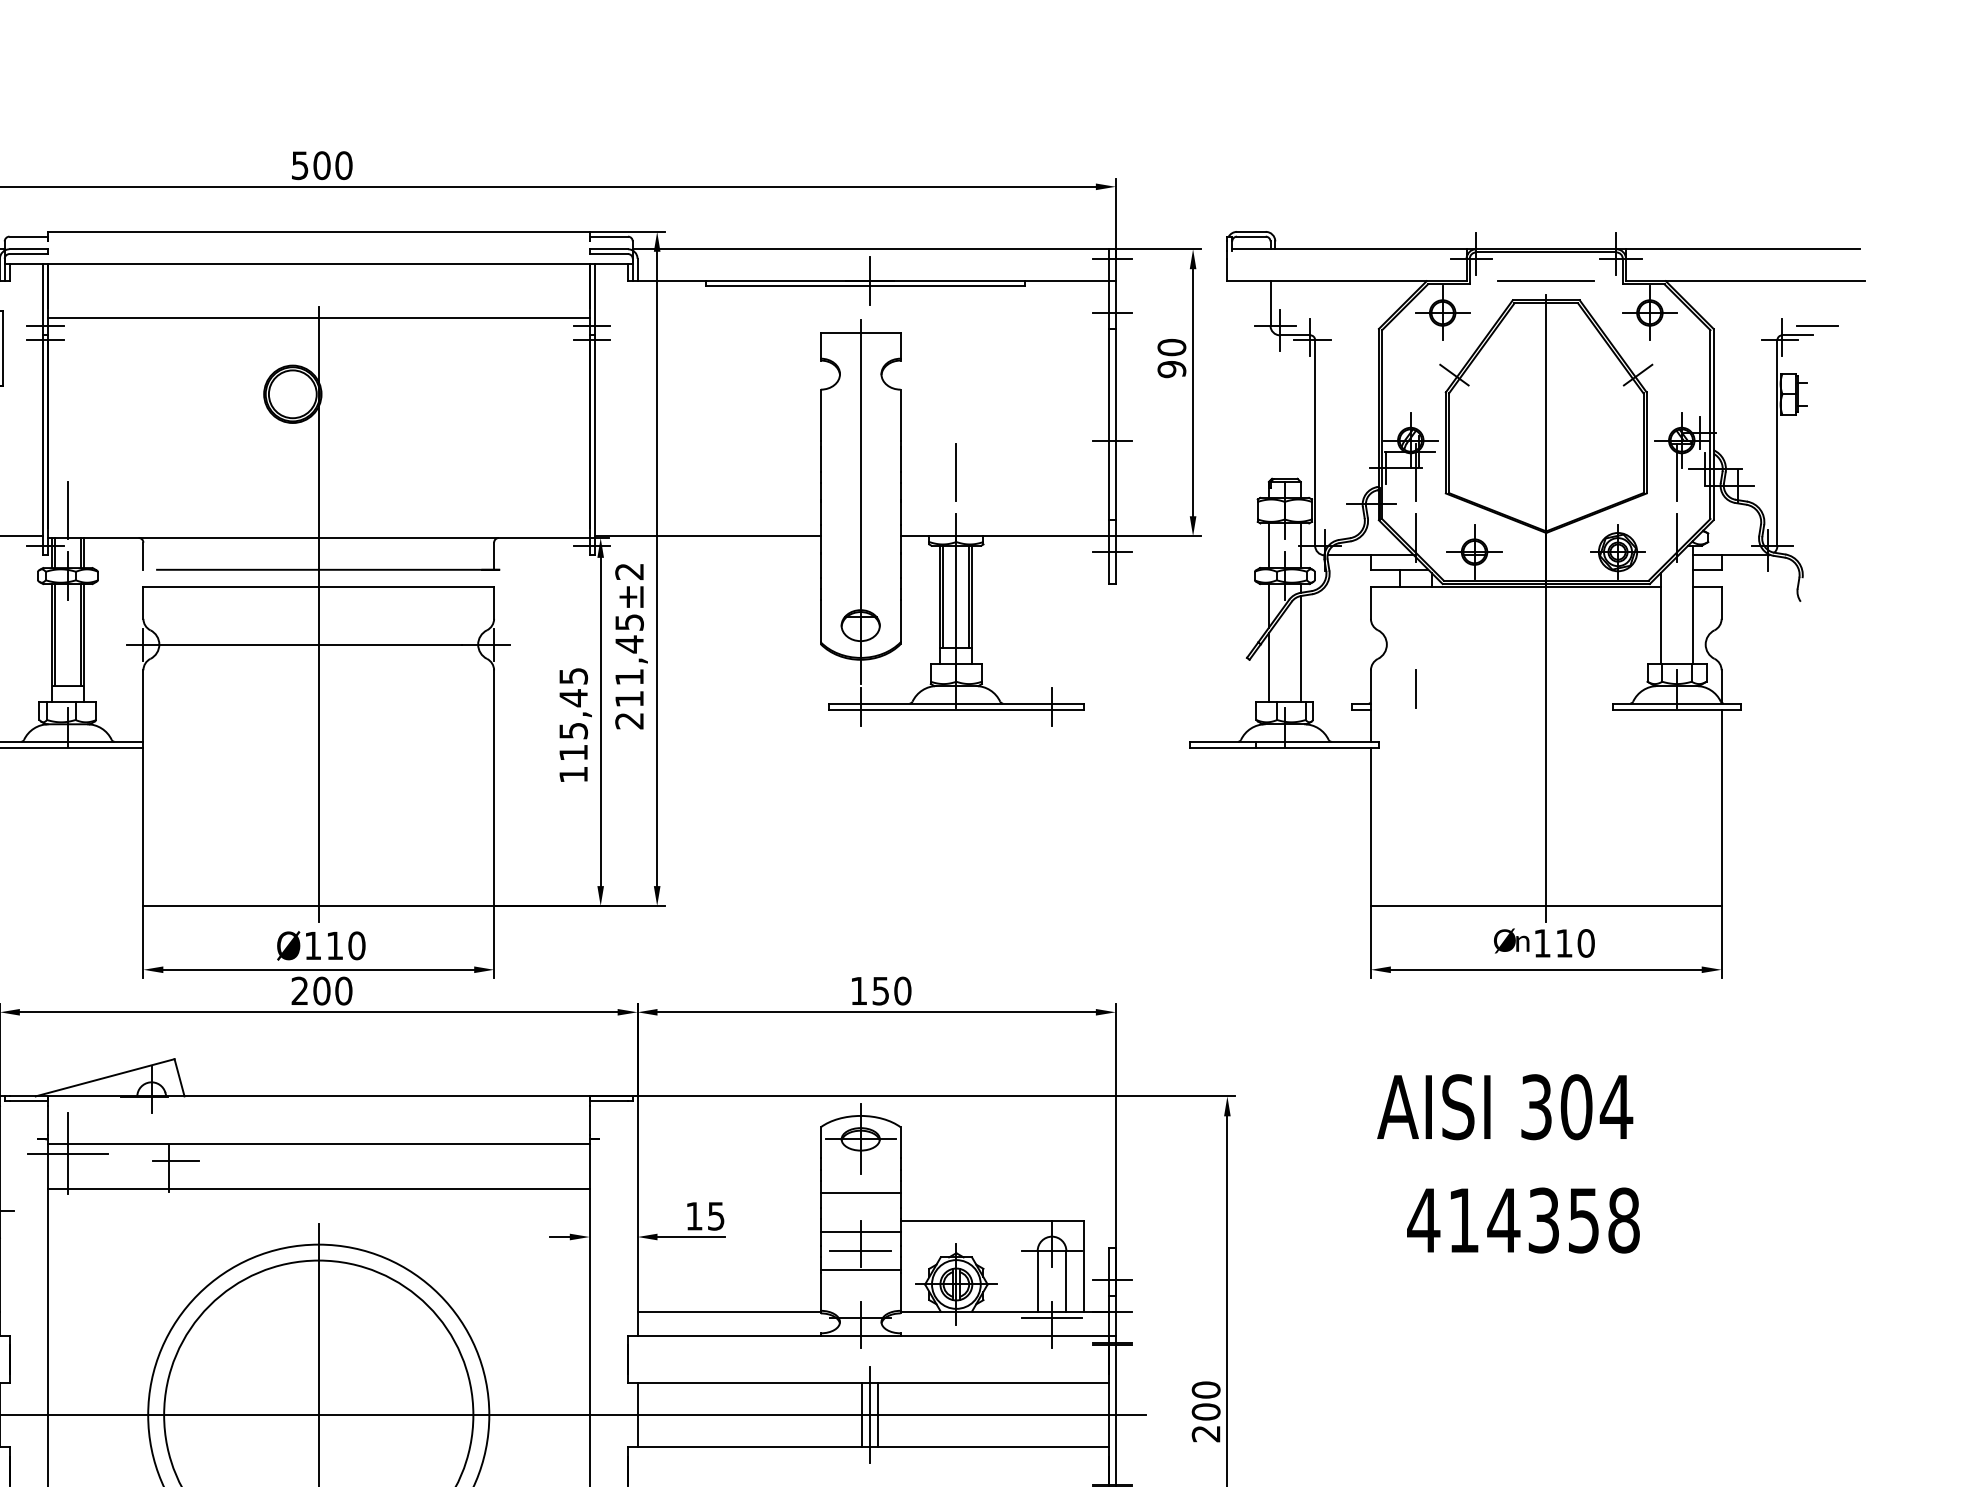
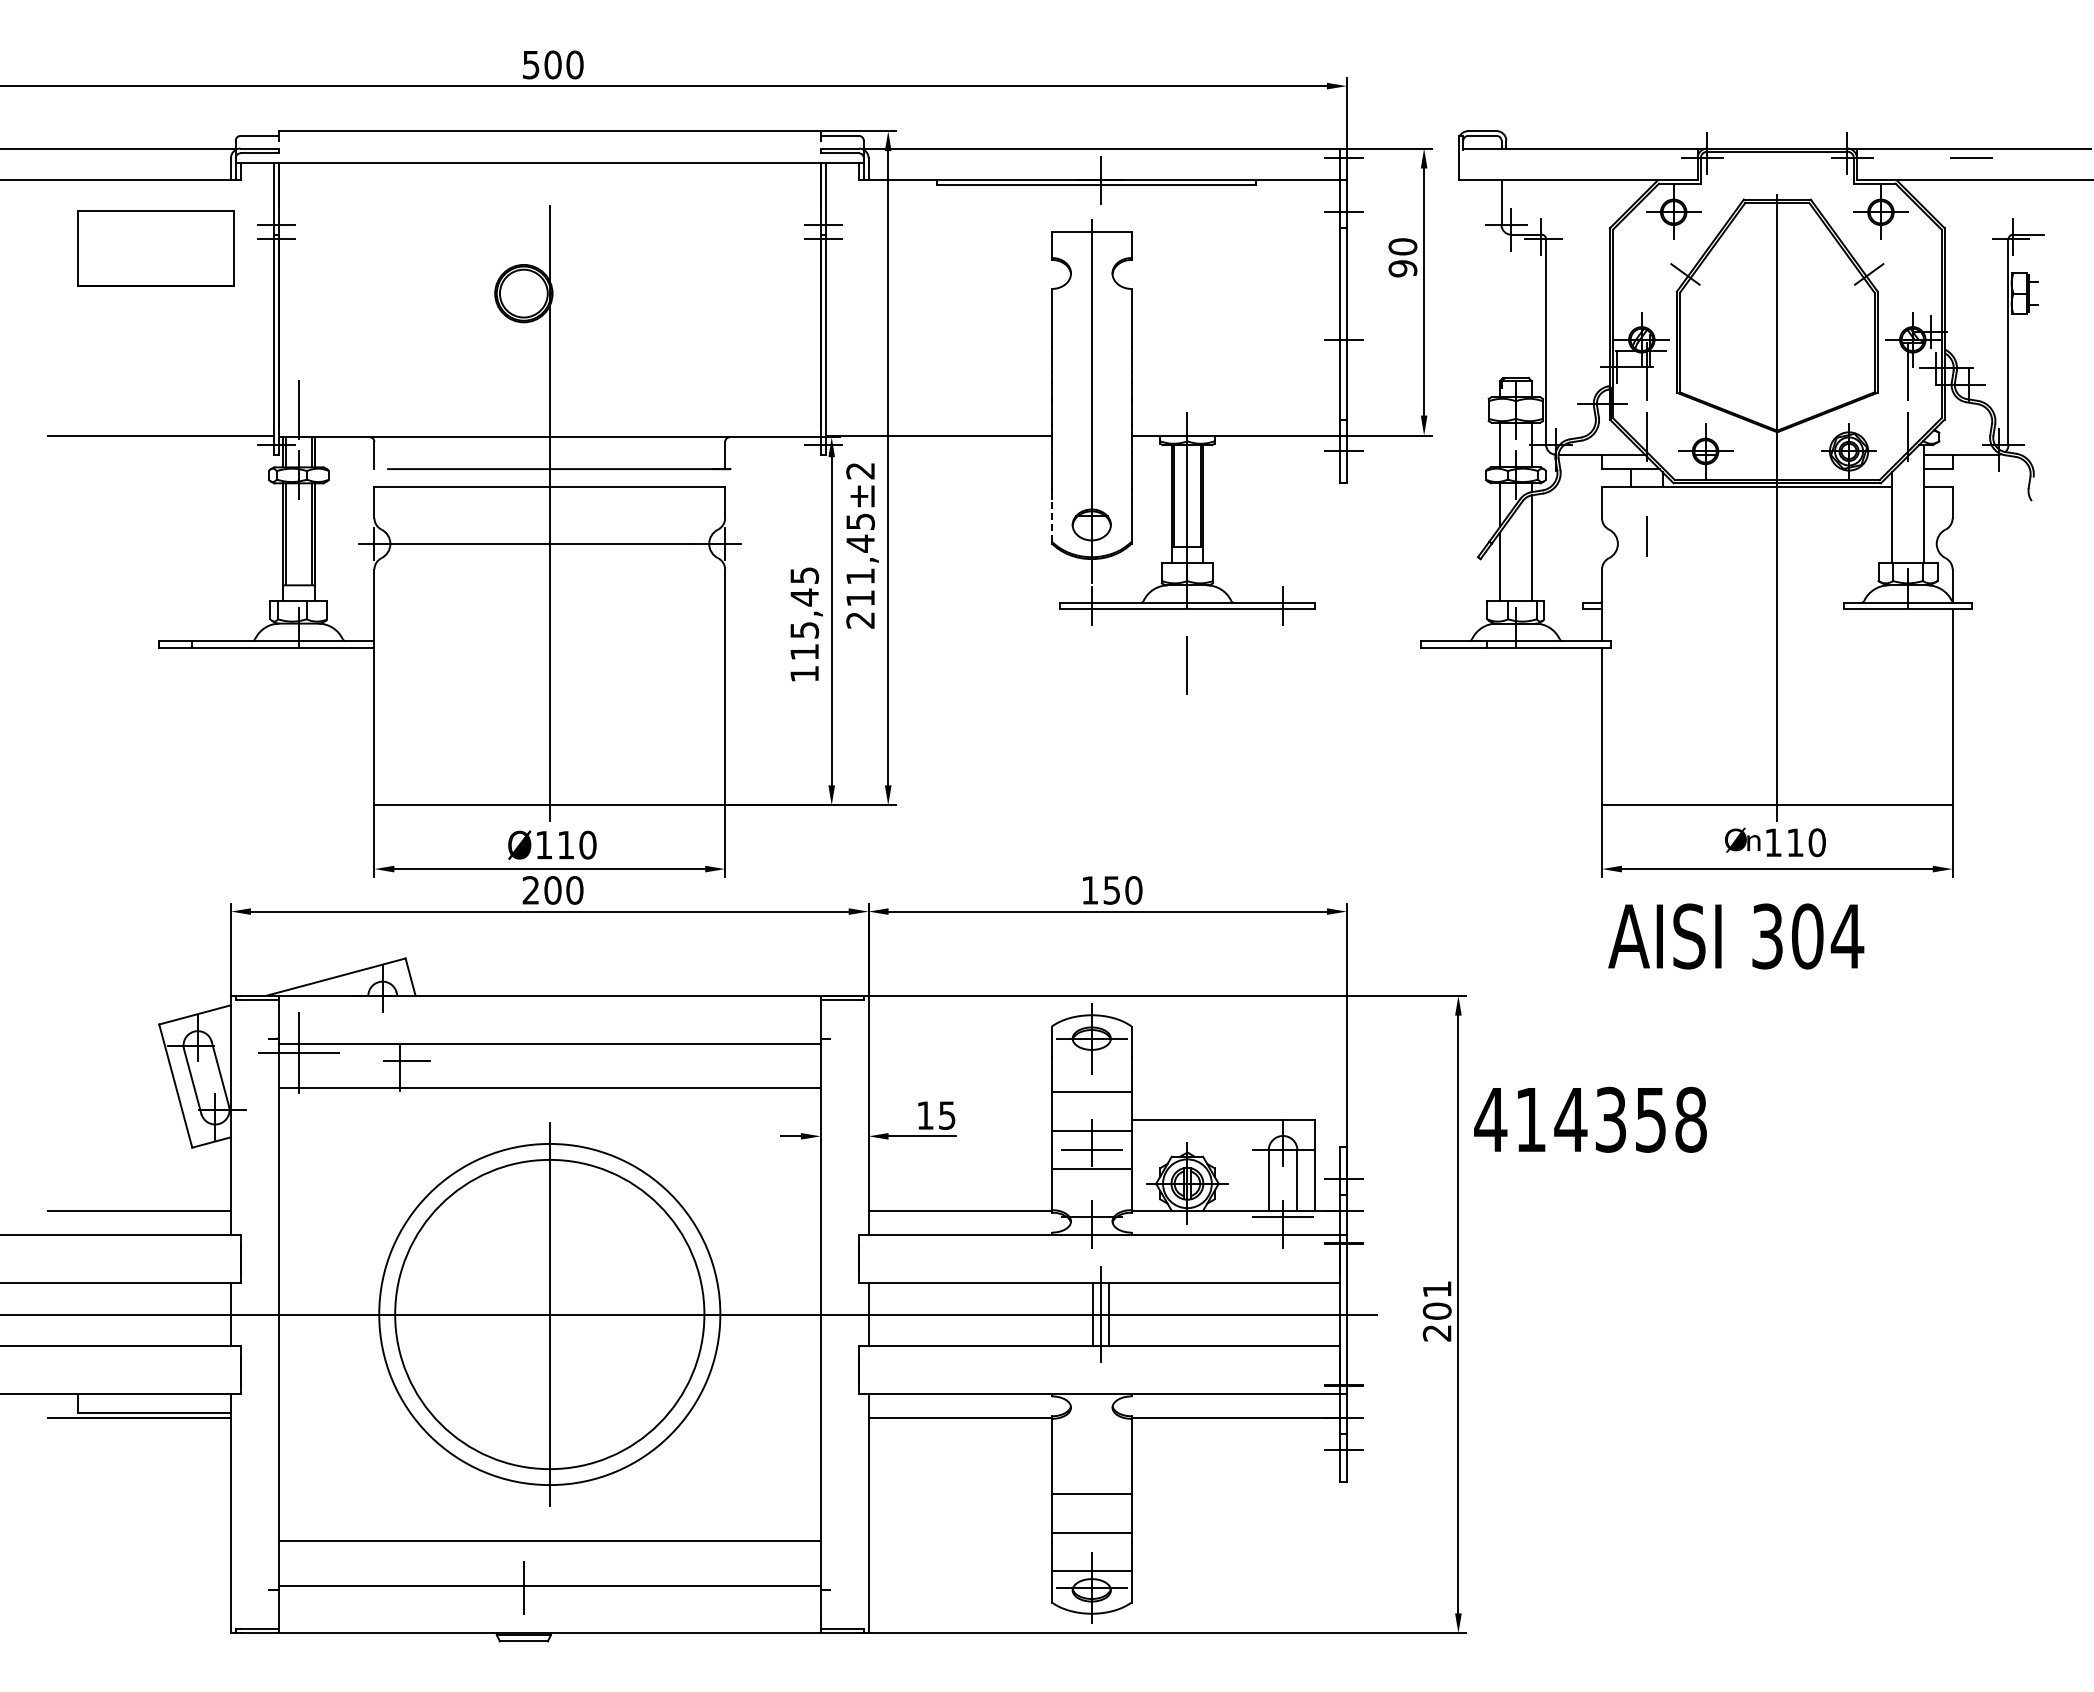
line: (1546, 280) -> (1777, 179), removed
line: (318, 318) -> (549, 217), removed
line: (1817, 325) -> (1971, 157), moved
line: (955, 472) -> (1186, 665), moved
line: (820, 620) -> (1051, 519), solid -> dashed
line: (1415, 689) -> (1646, 536), moved
text: (1505, 1107) -> (1736, 936), moved
text: (1523, 1220) -> (1590, 1119), moved
text: (1205, 1389) -> (1436, 1288), 200 -> 201

